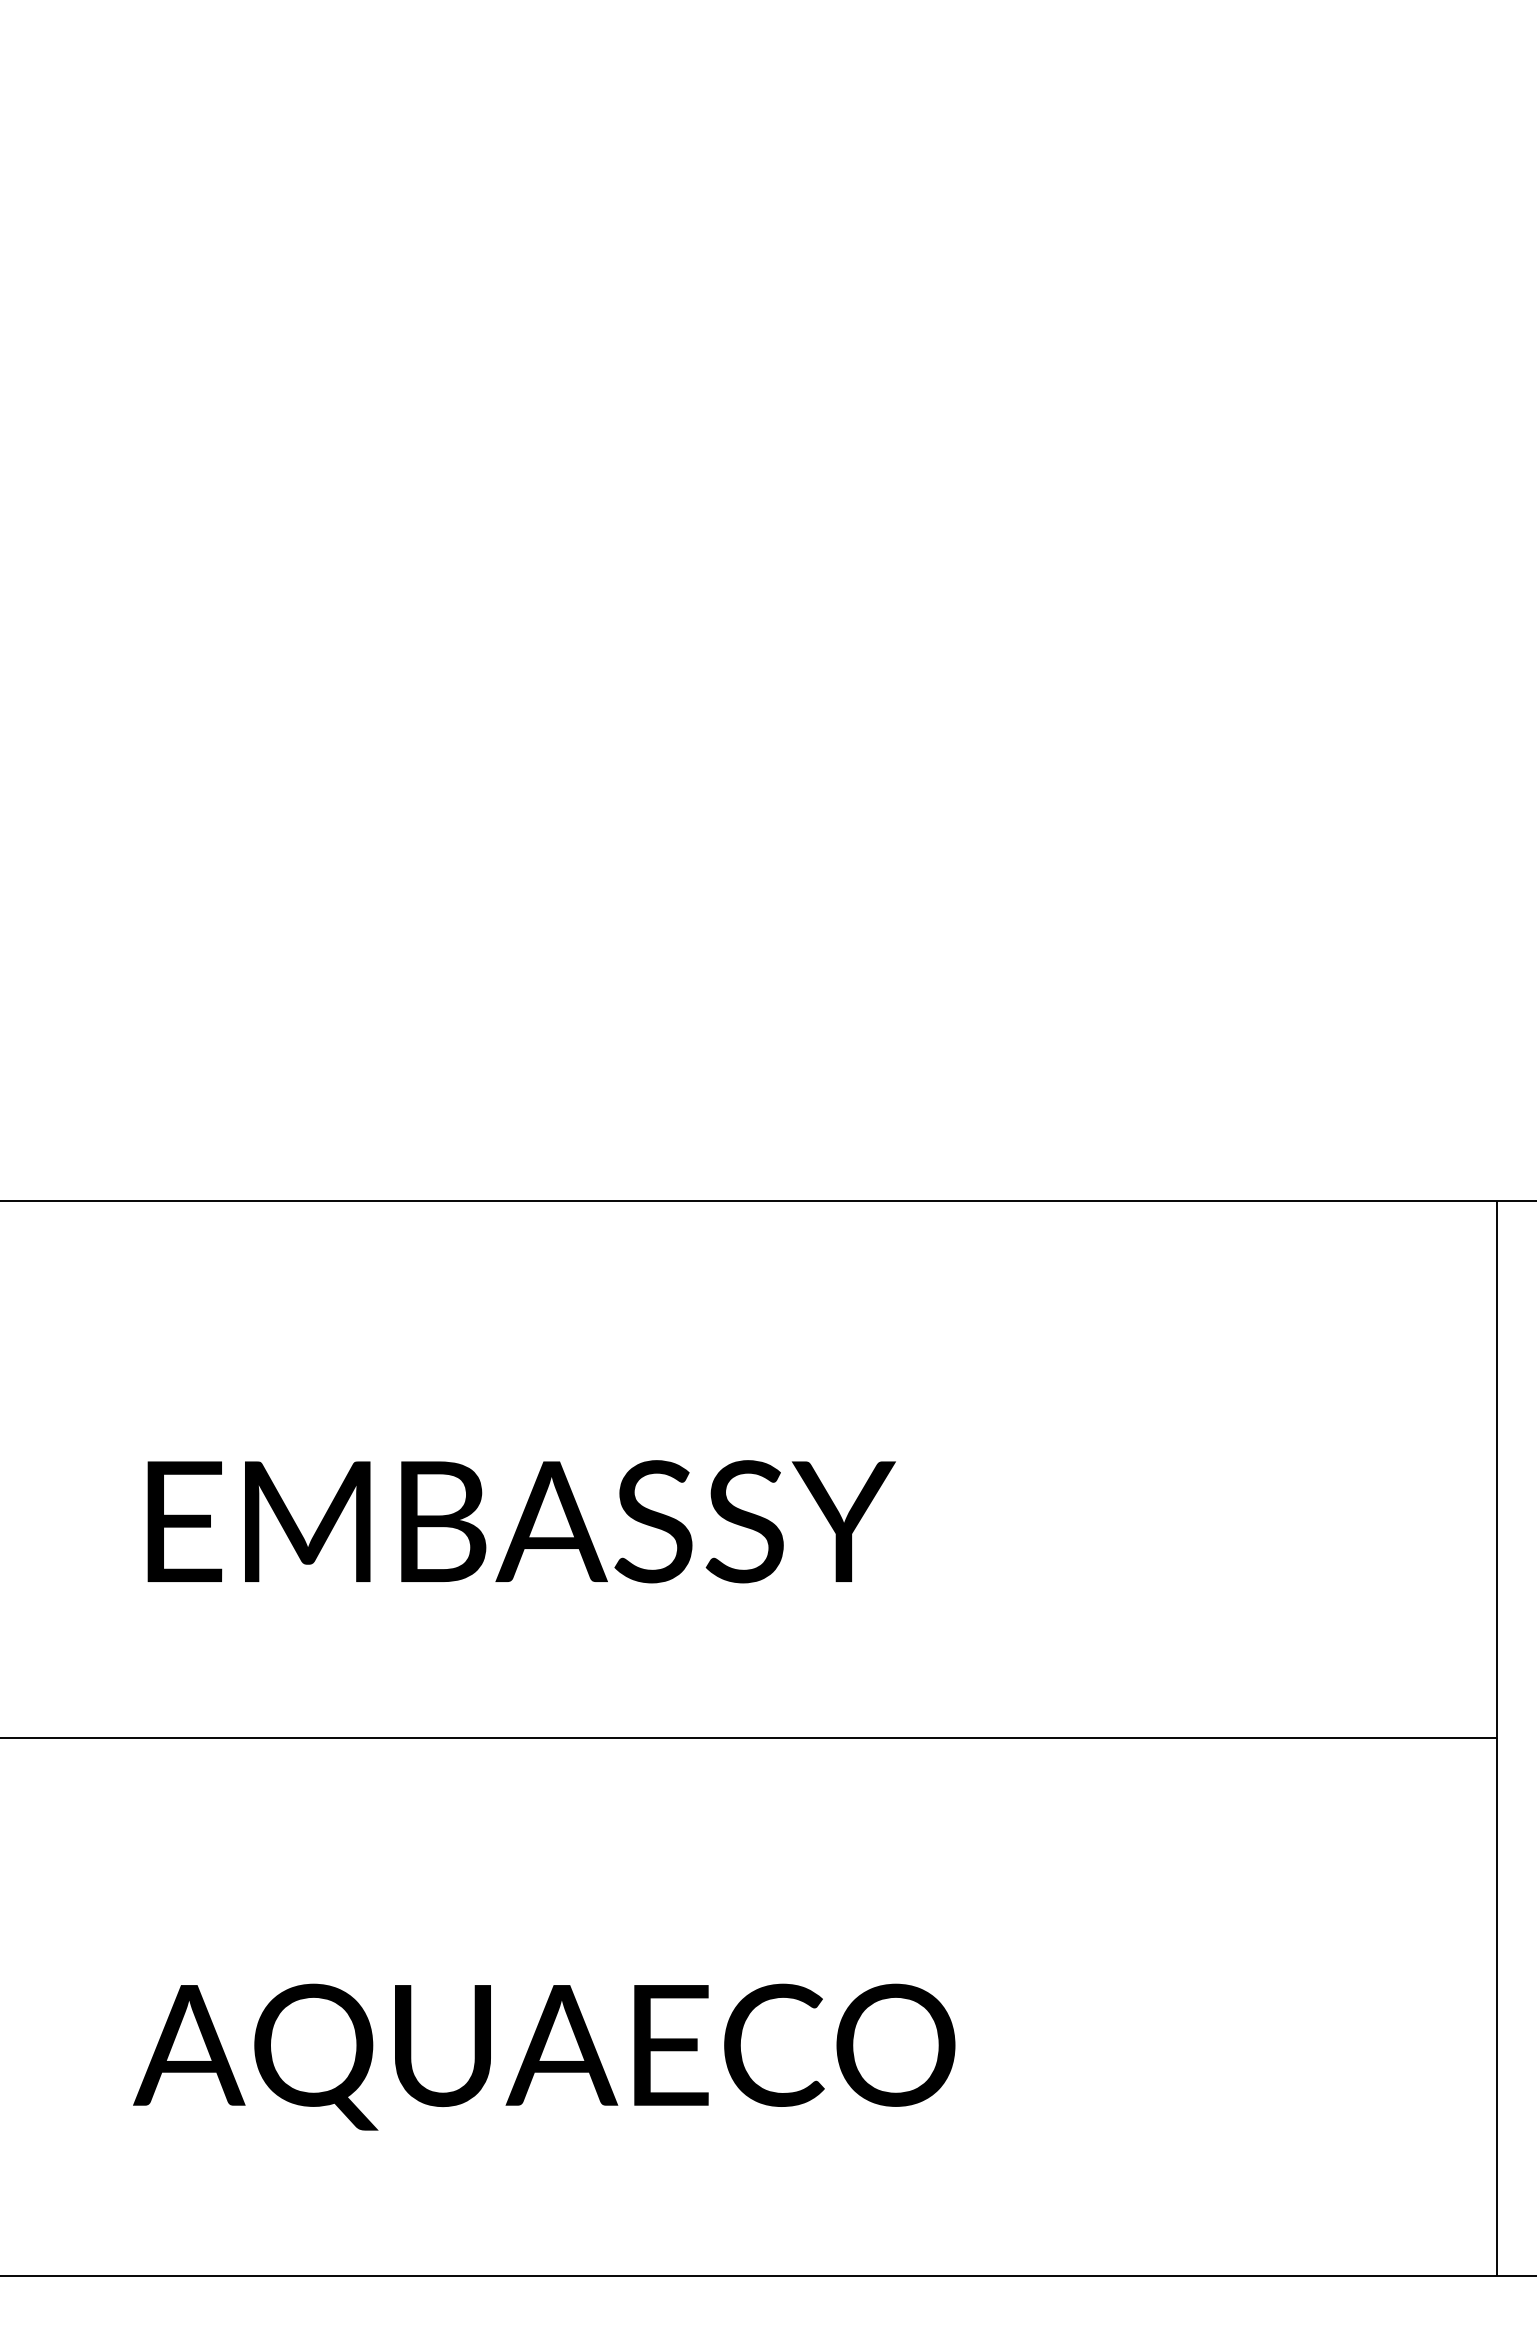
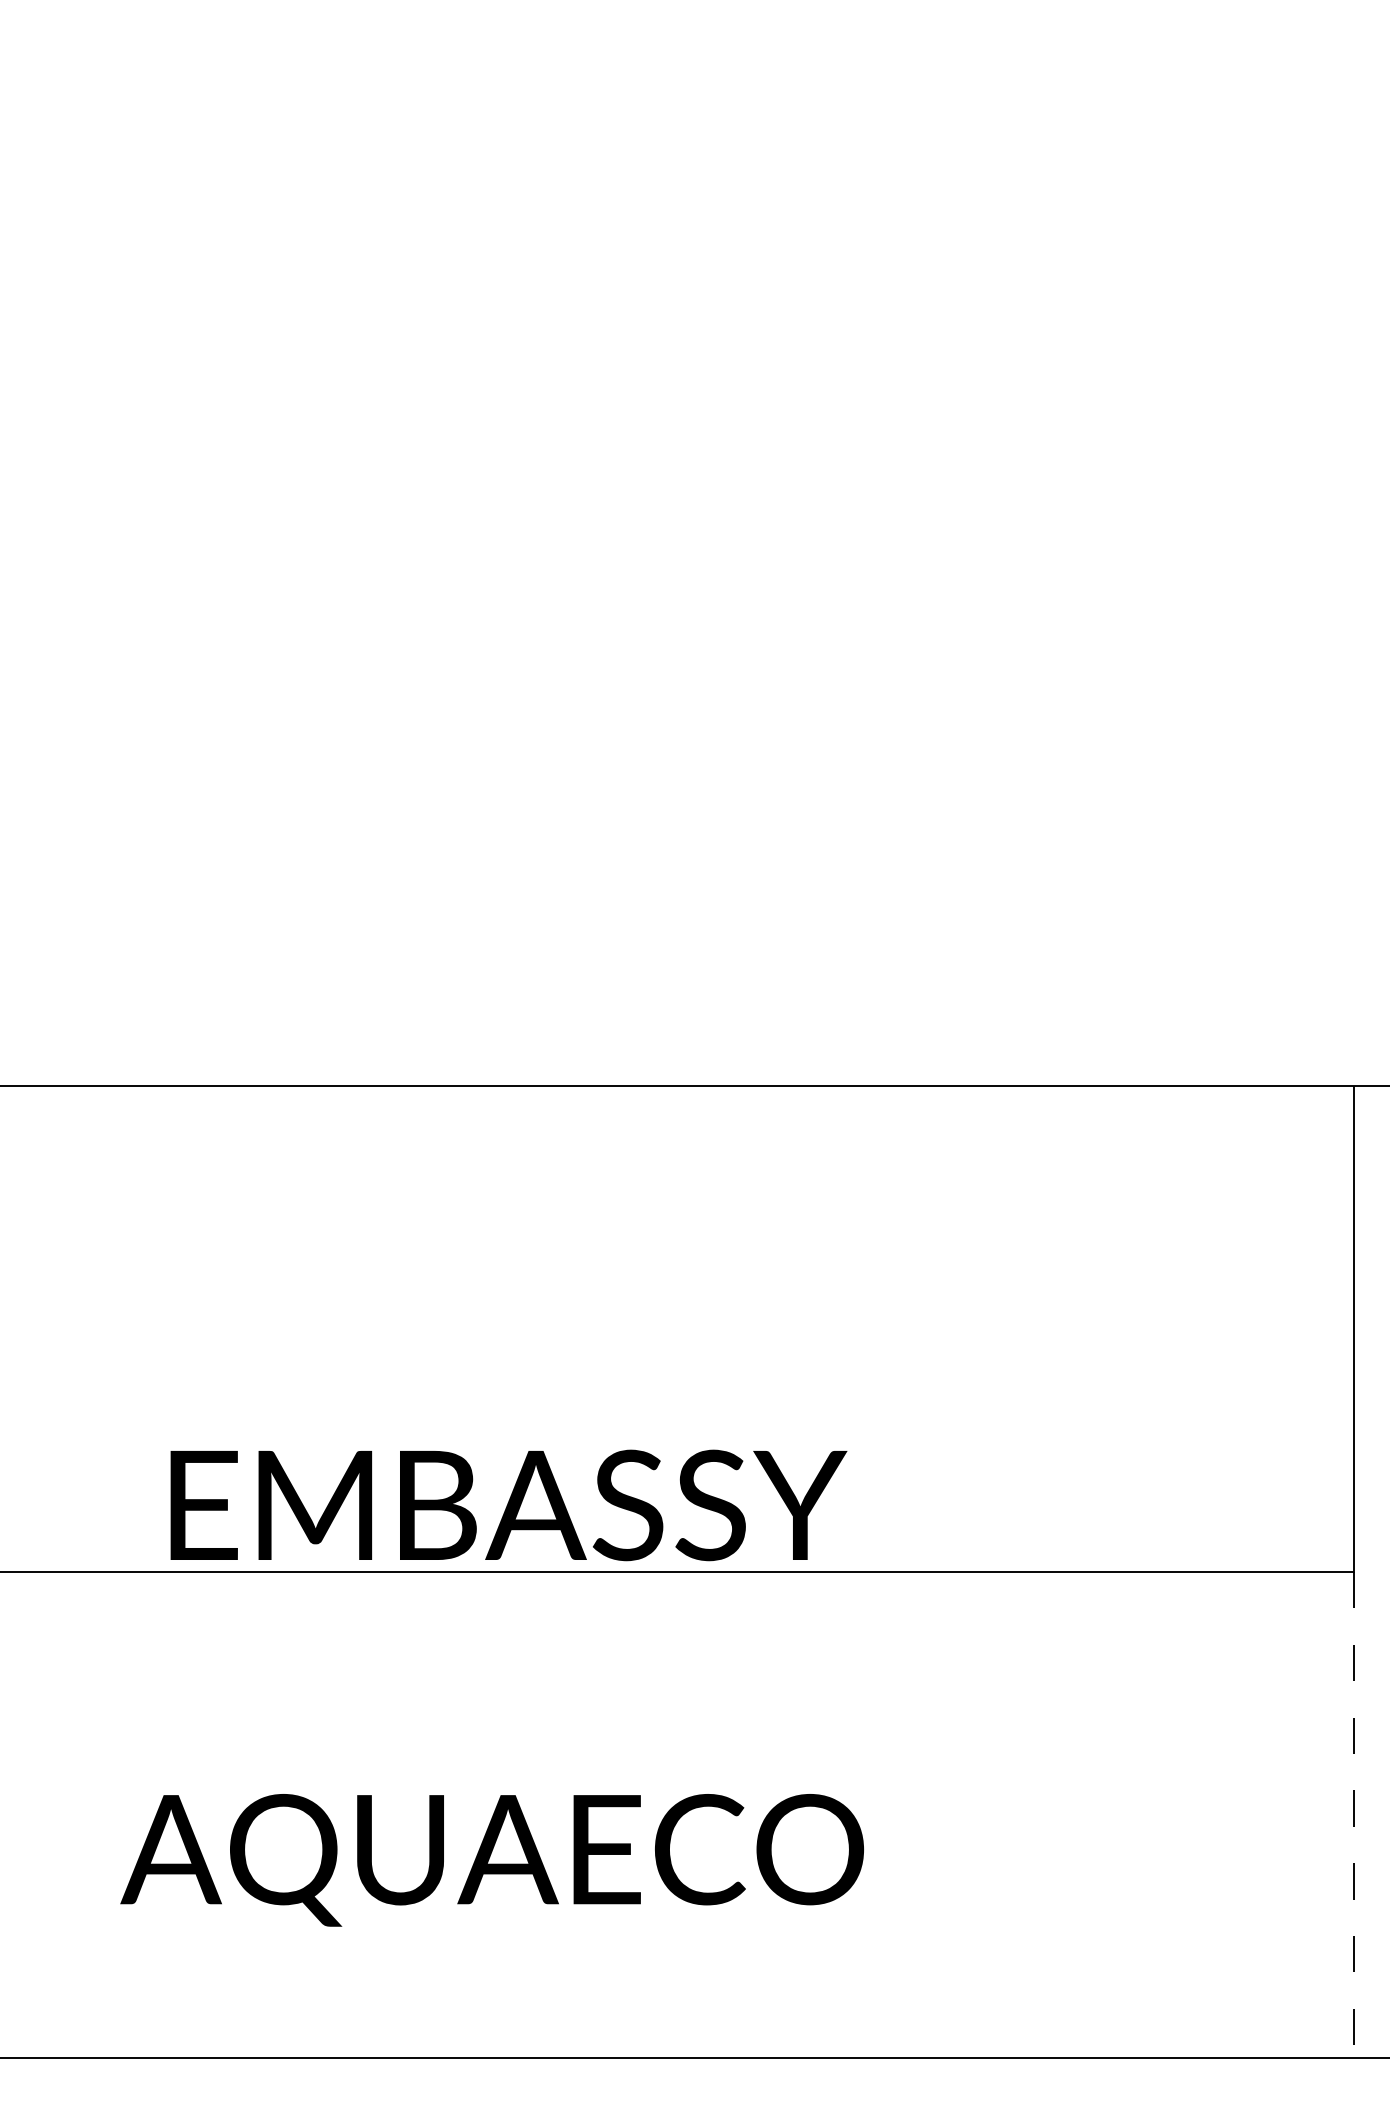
text: (521, 1521) -> (508, 1505), moved
line: (1497, 2006) -> (1354, 1814), solid -> dashed

